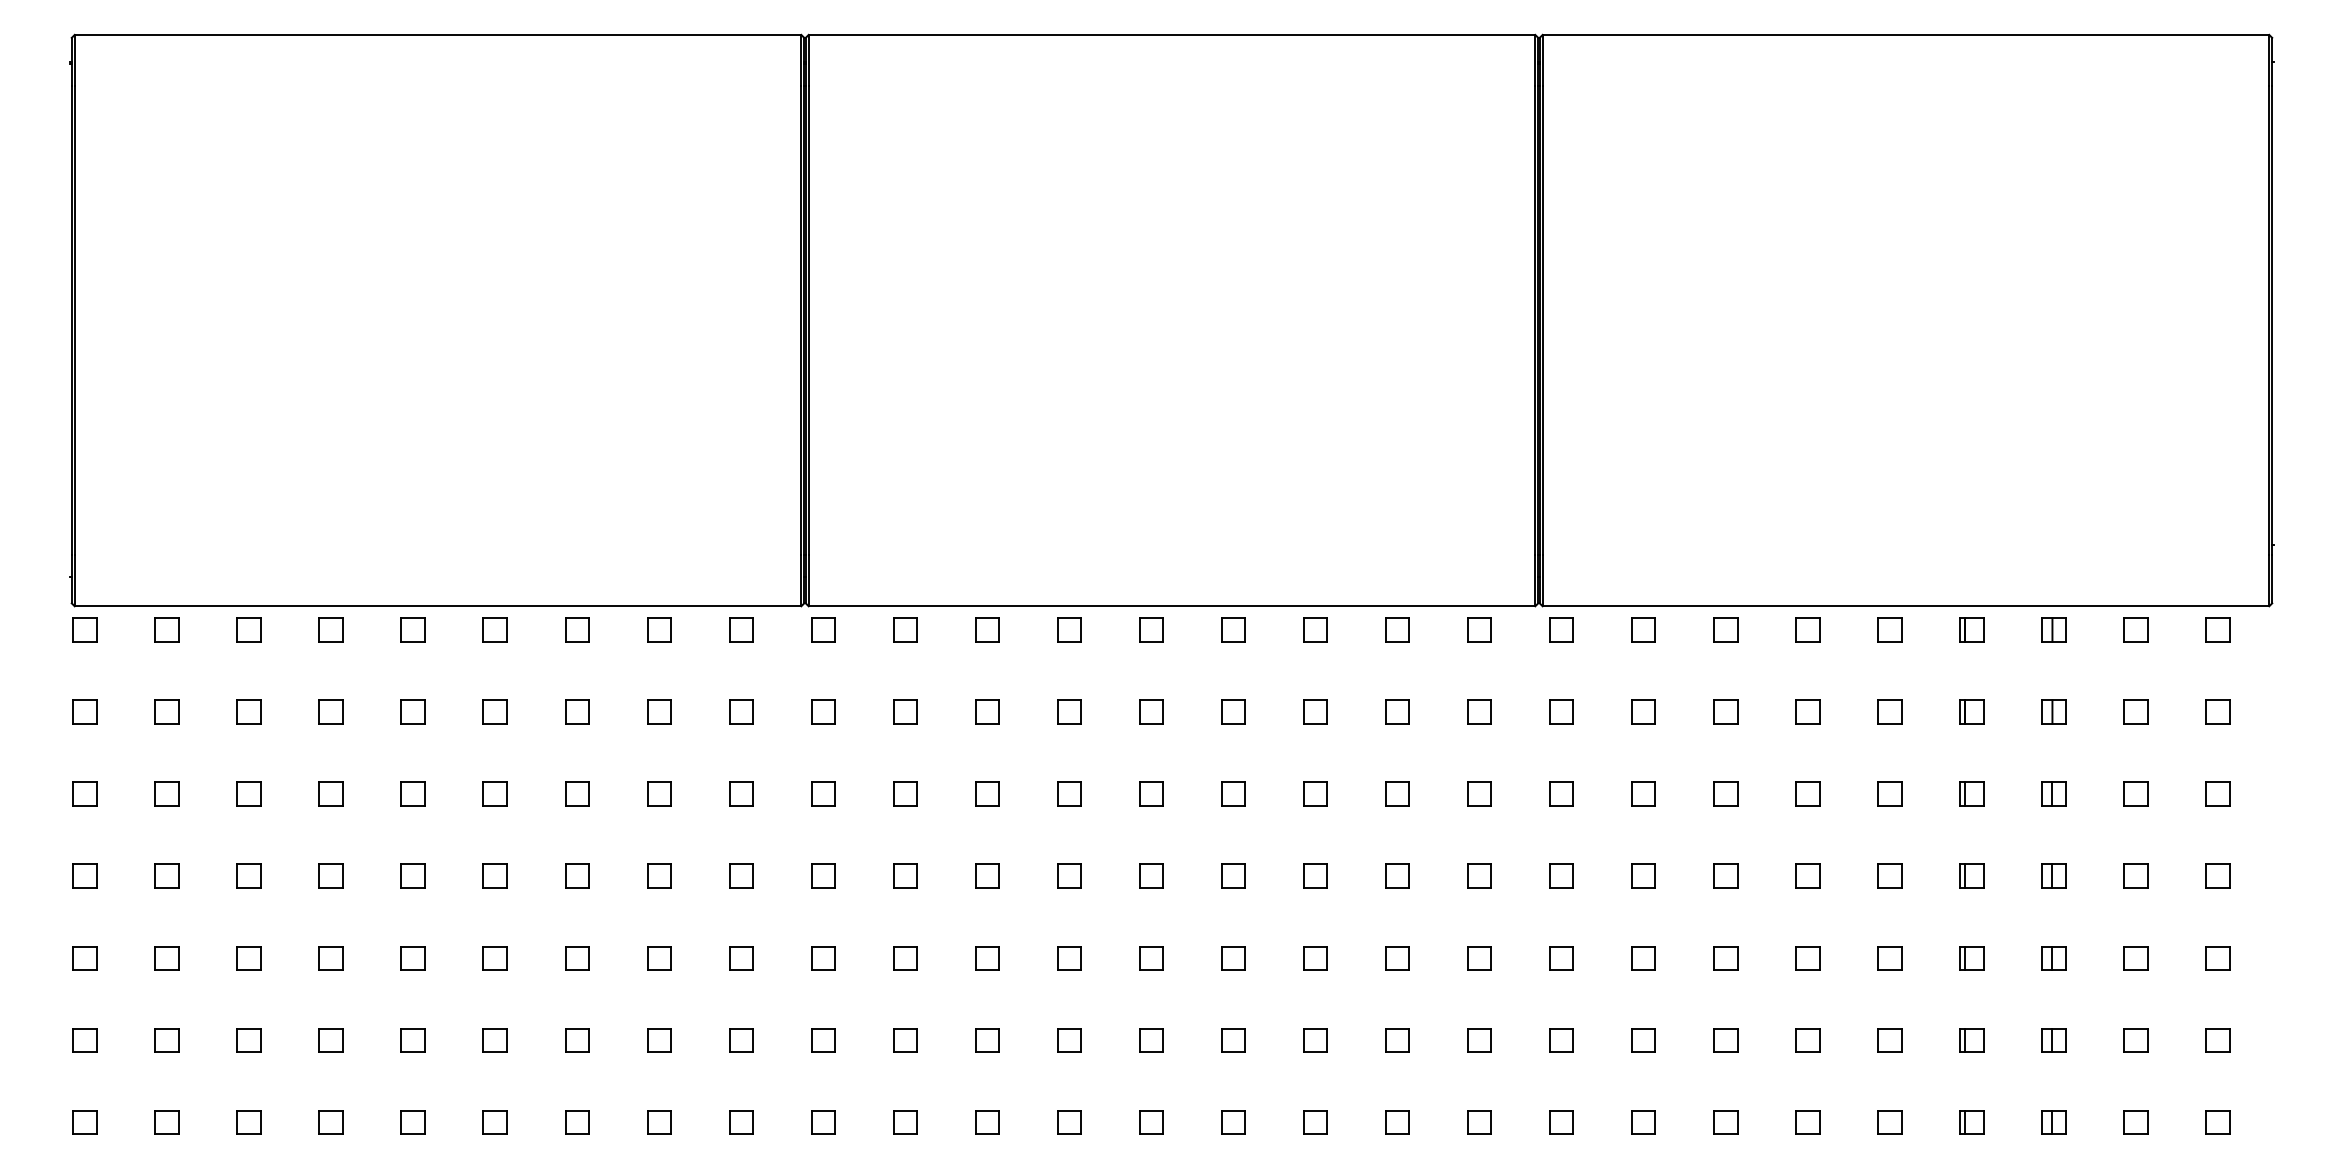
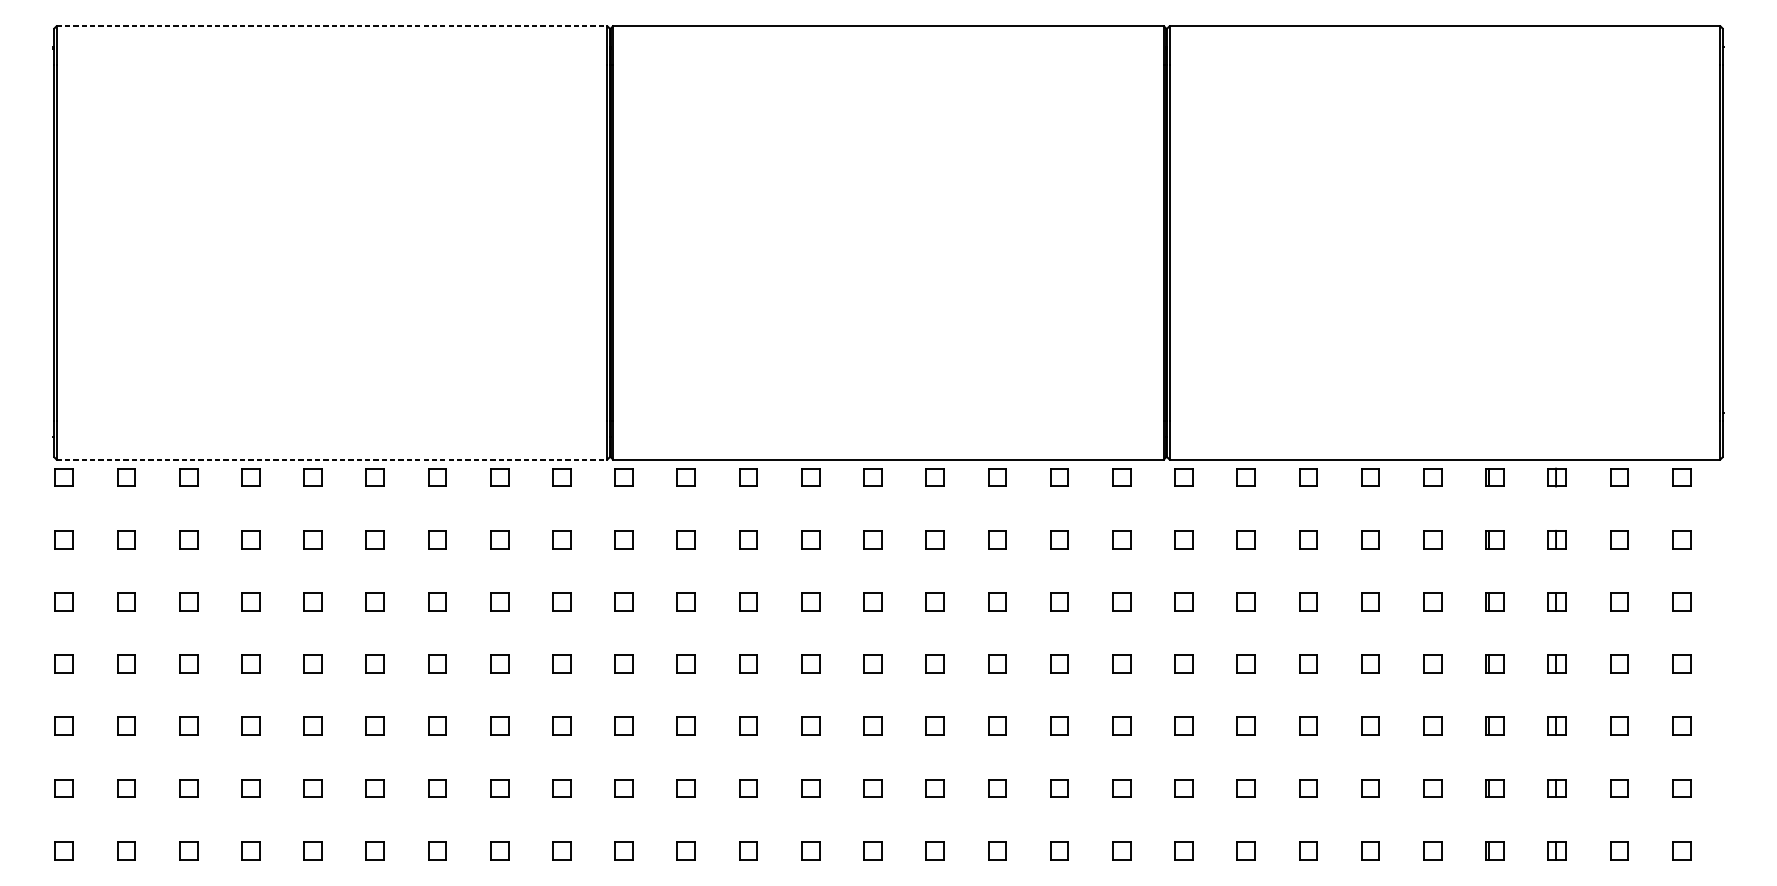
line: (438, 34) -> (332, 25), solid -> dashed
line: (438, 606) -> (332, 459), solid -> dashed

